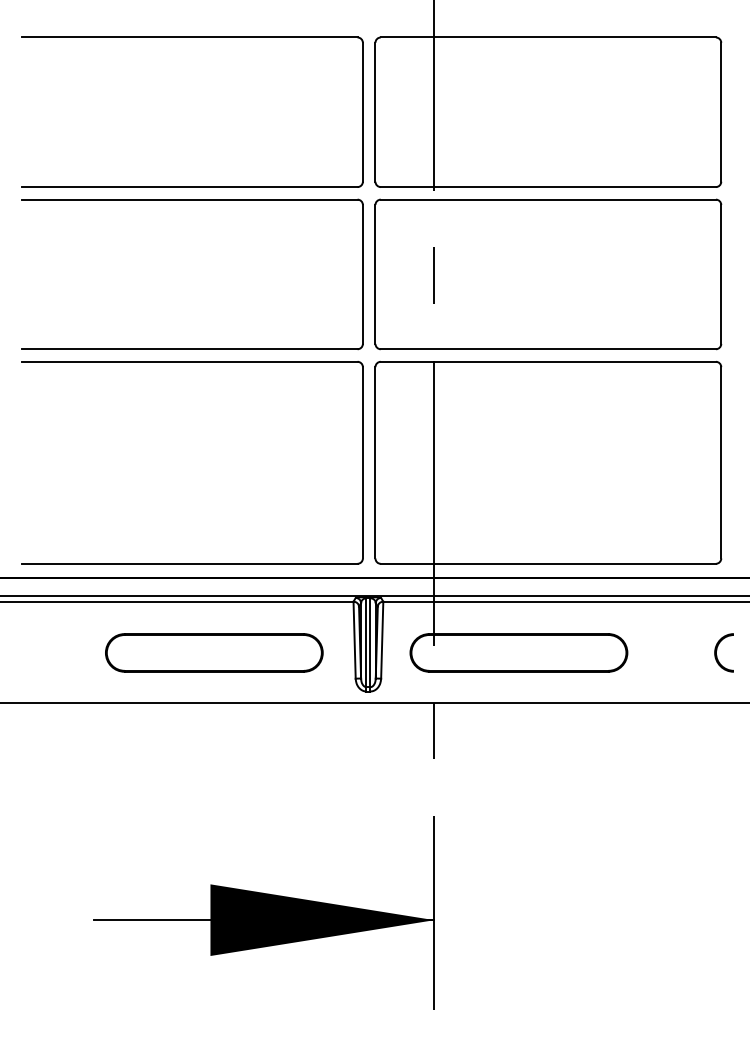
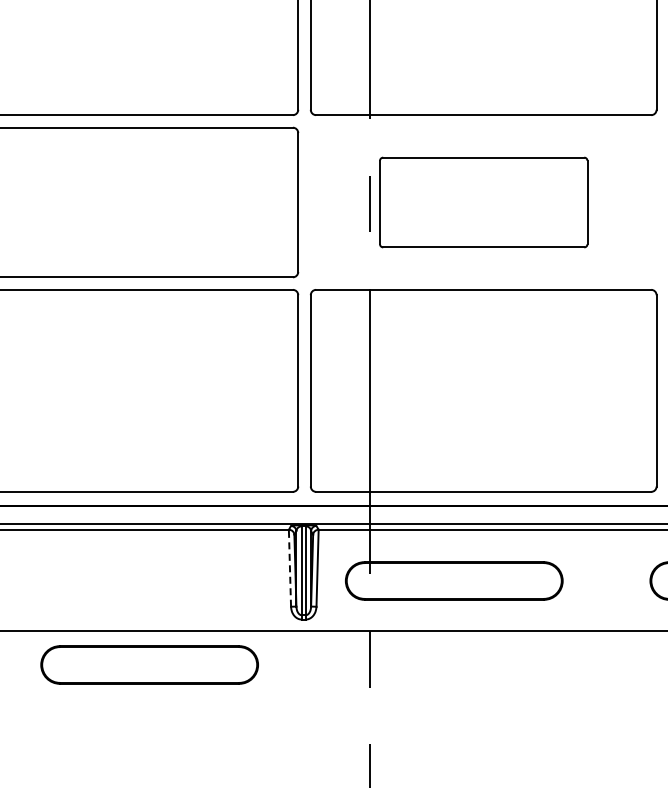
part: (548, 274) -> (483, 202), size x0.6
line: (354, 639) -> (289, 567), solid -> dashed
part: (214, 652) -> (149, 664), moved

